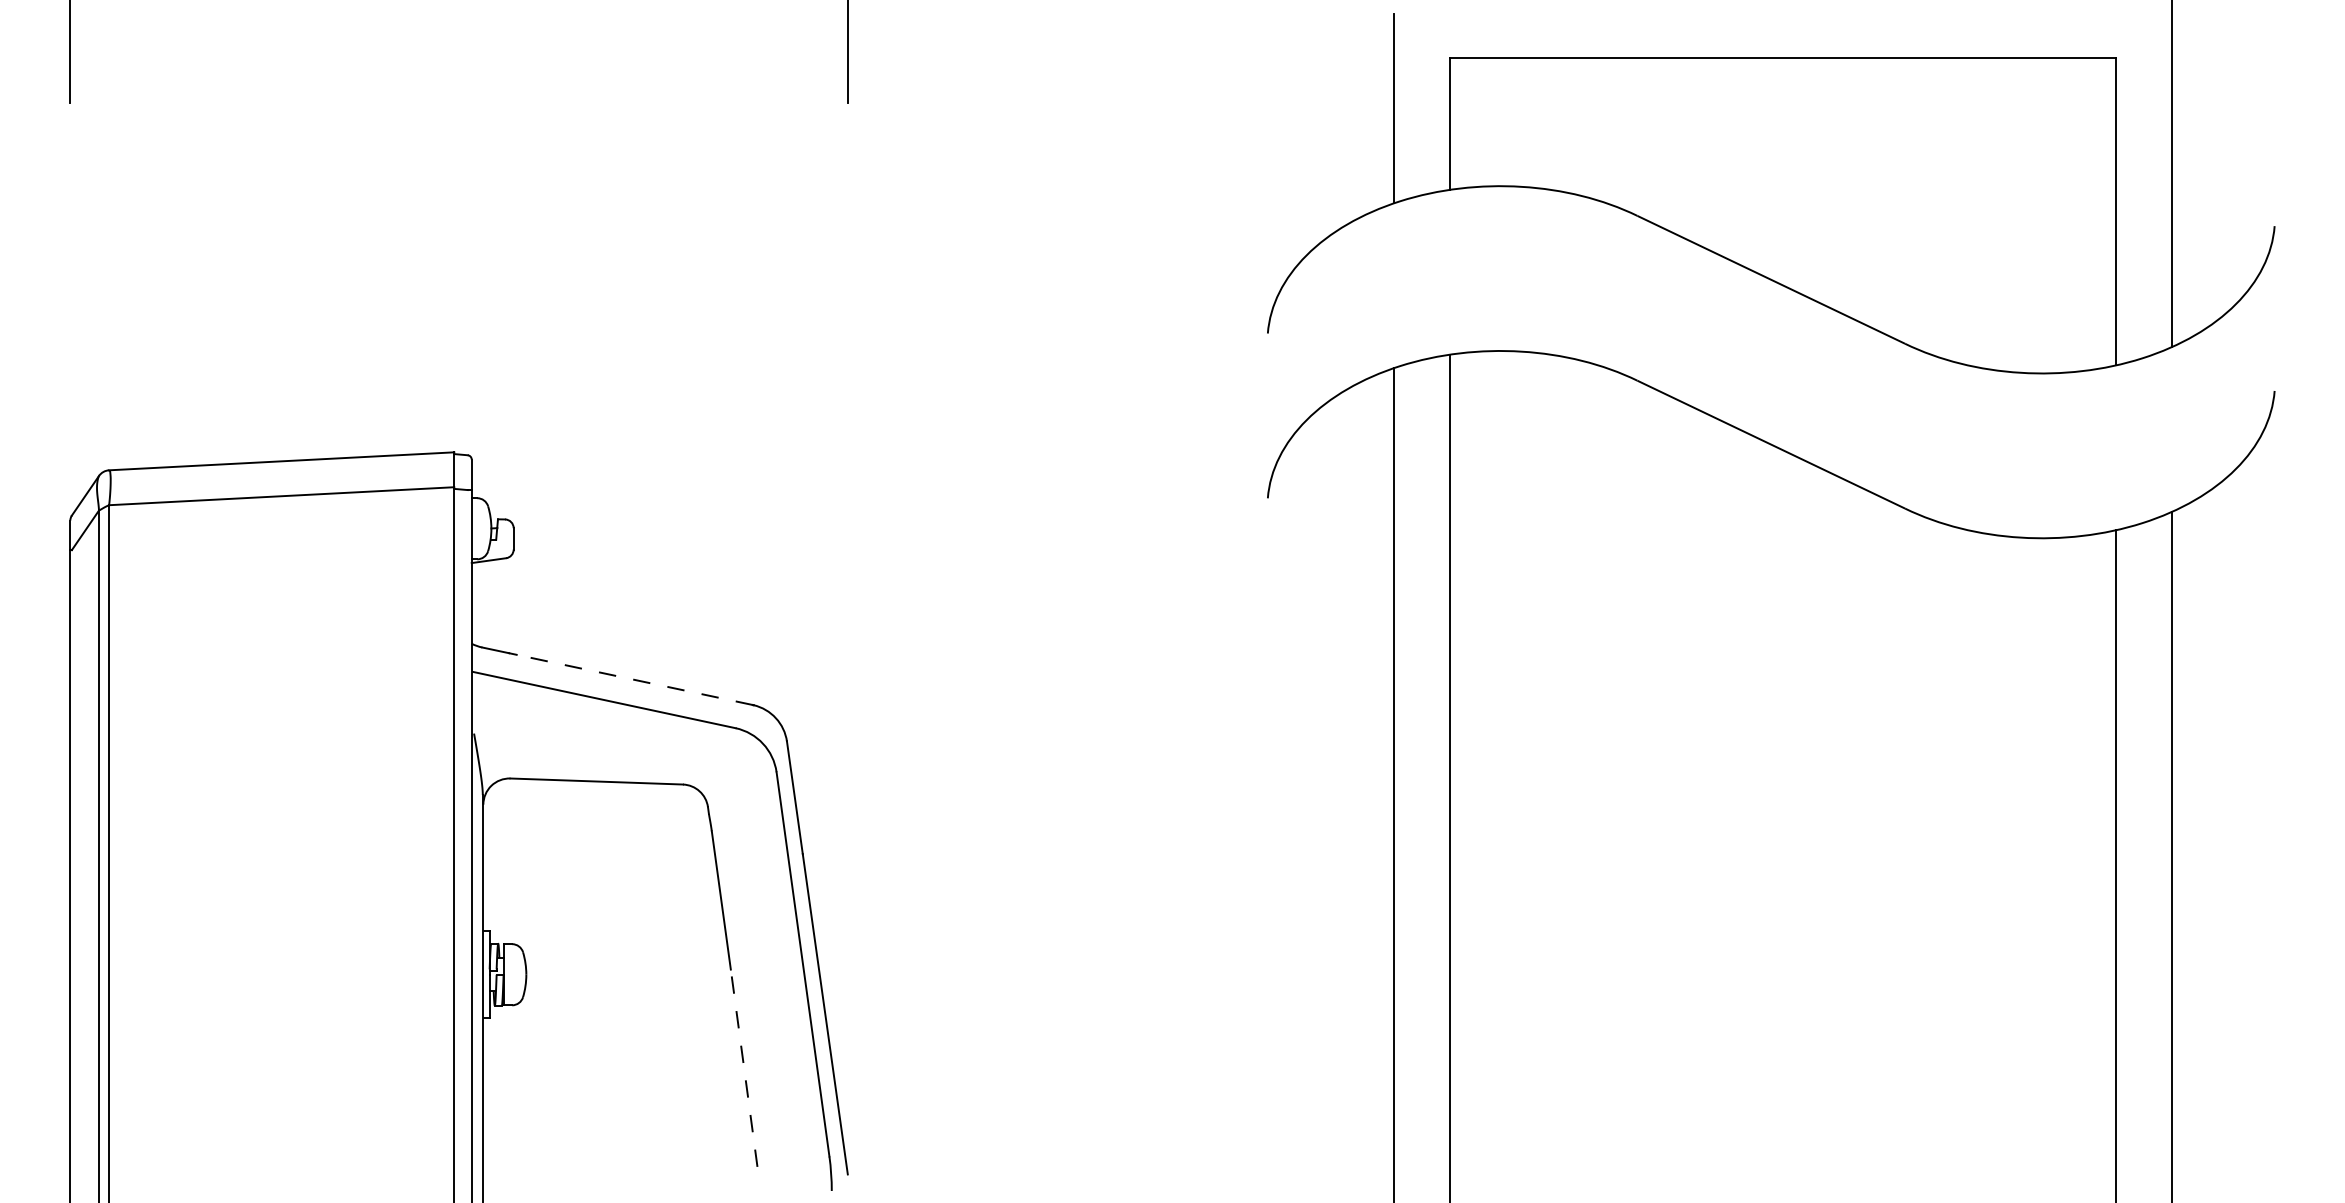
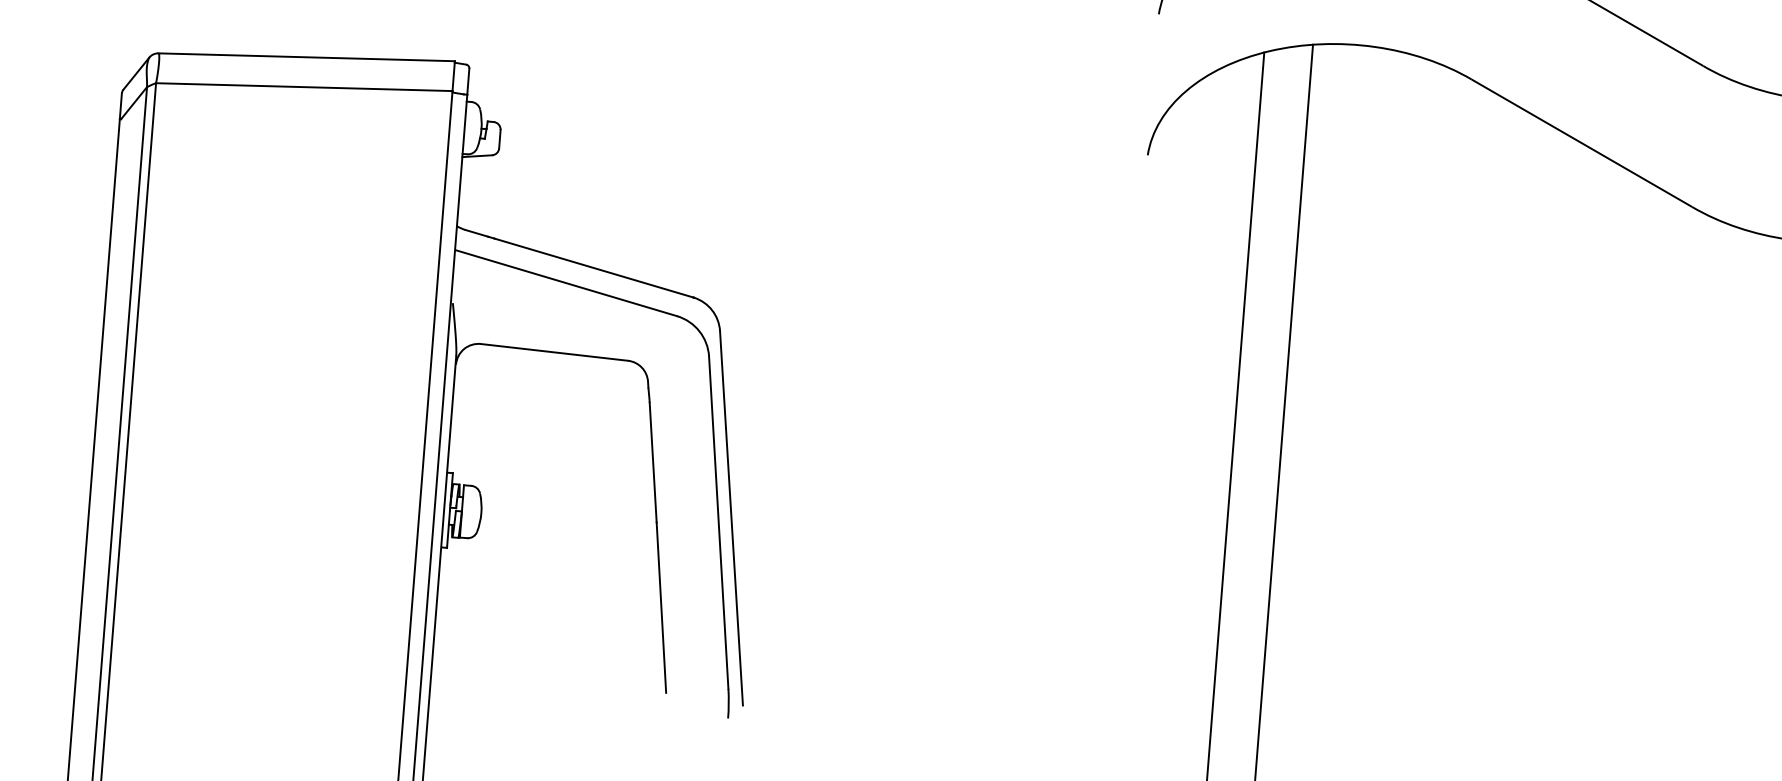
line: (634, 679) -> (593, 267), dashed -> solid
line: (744, 1068) -> (661, 607), dashed -> solid

